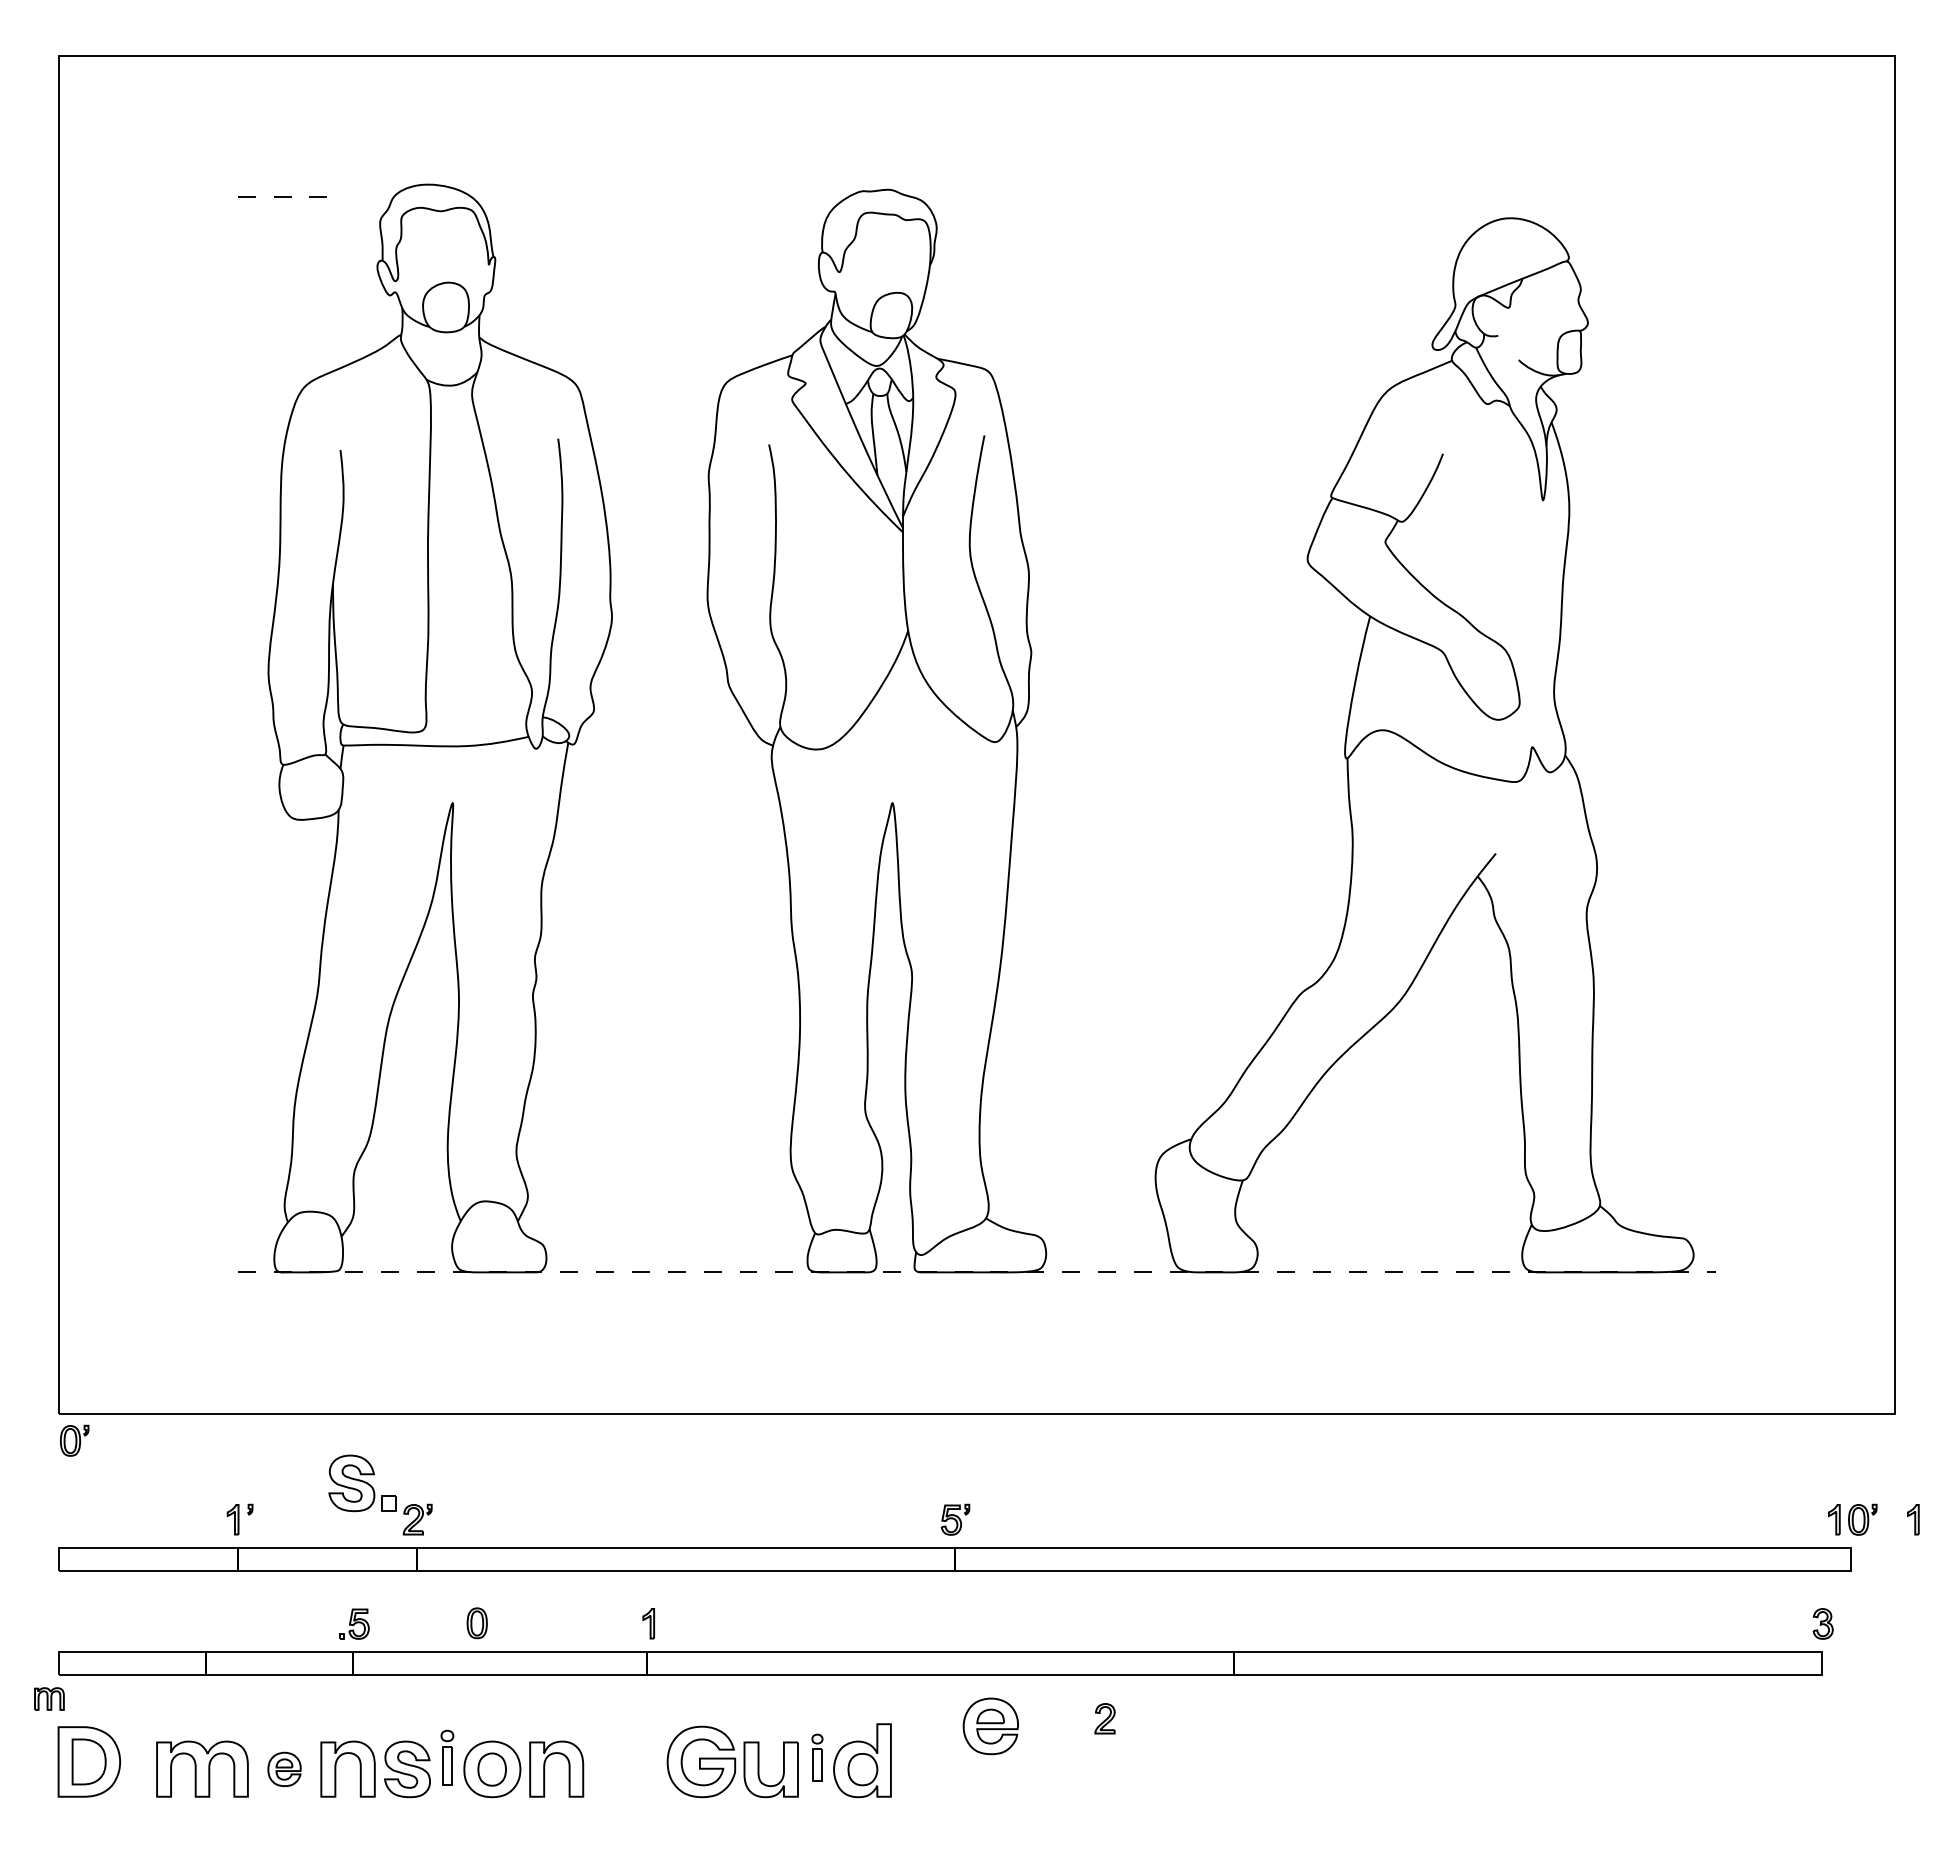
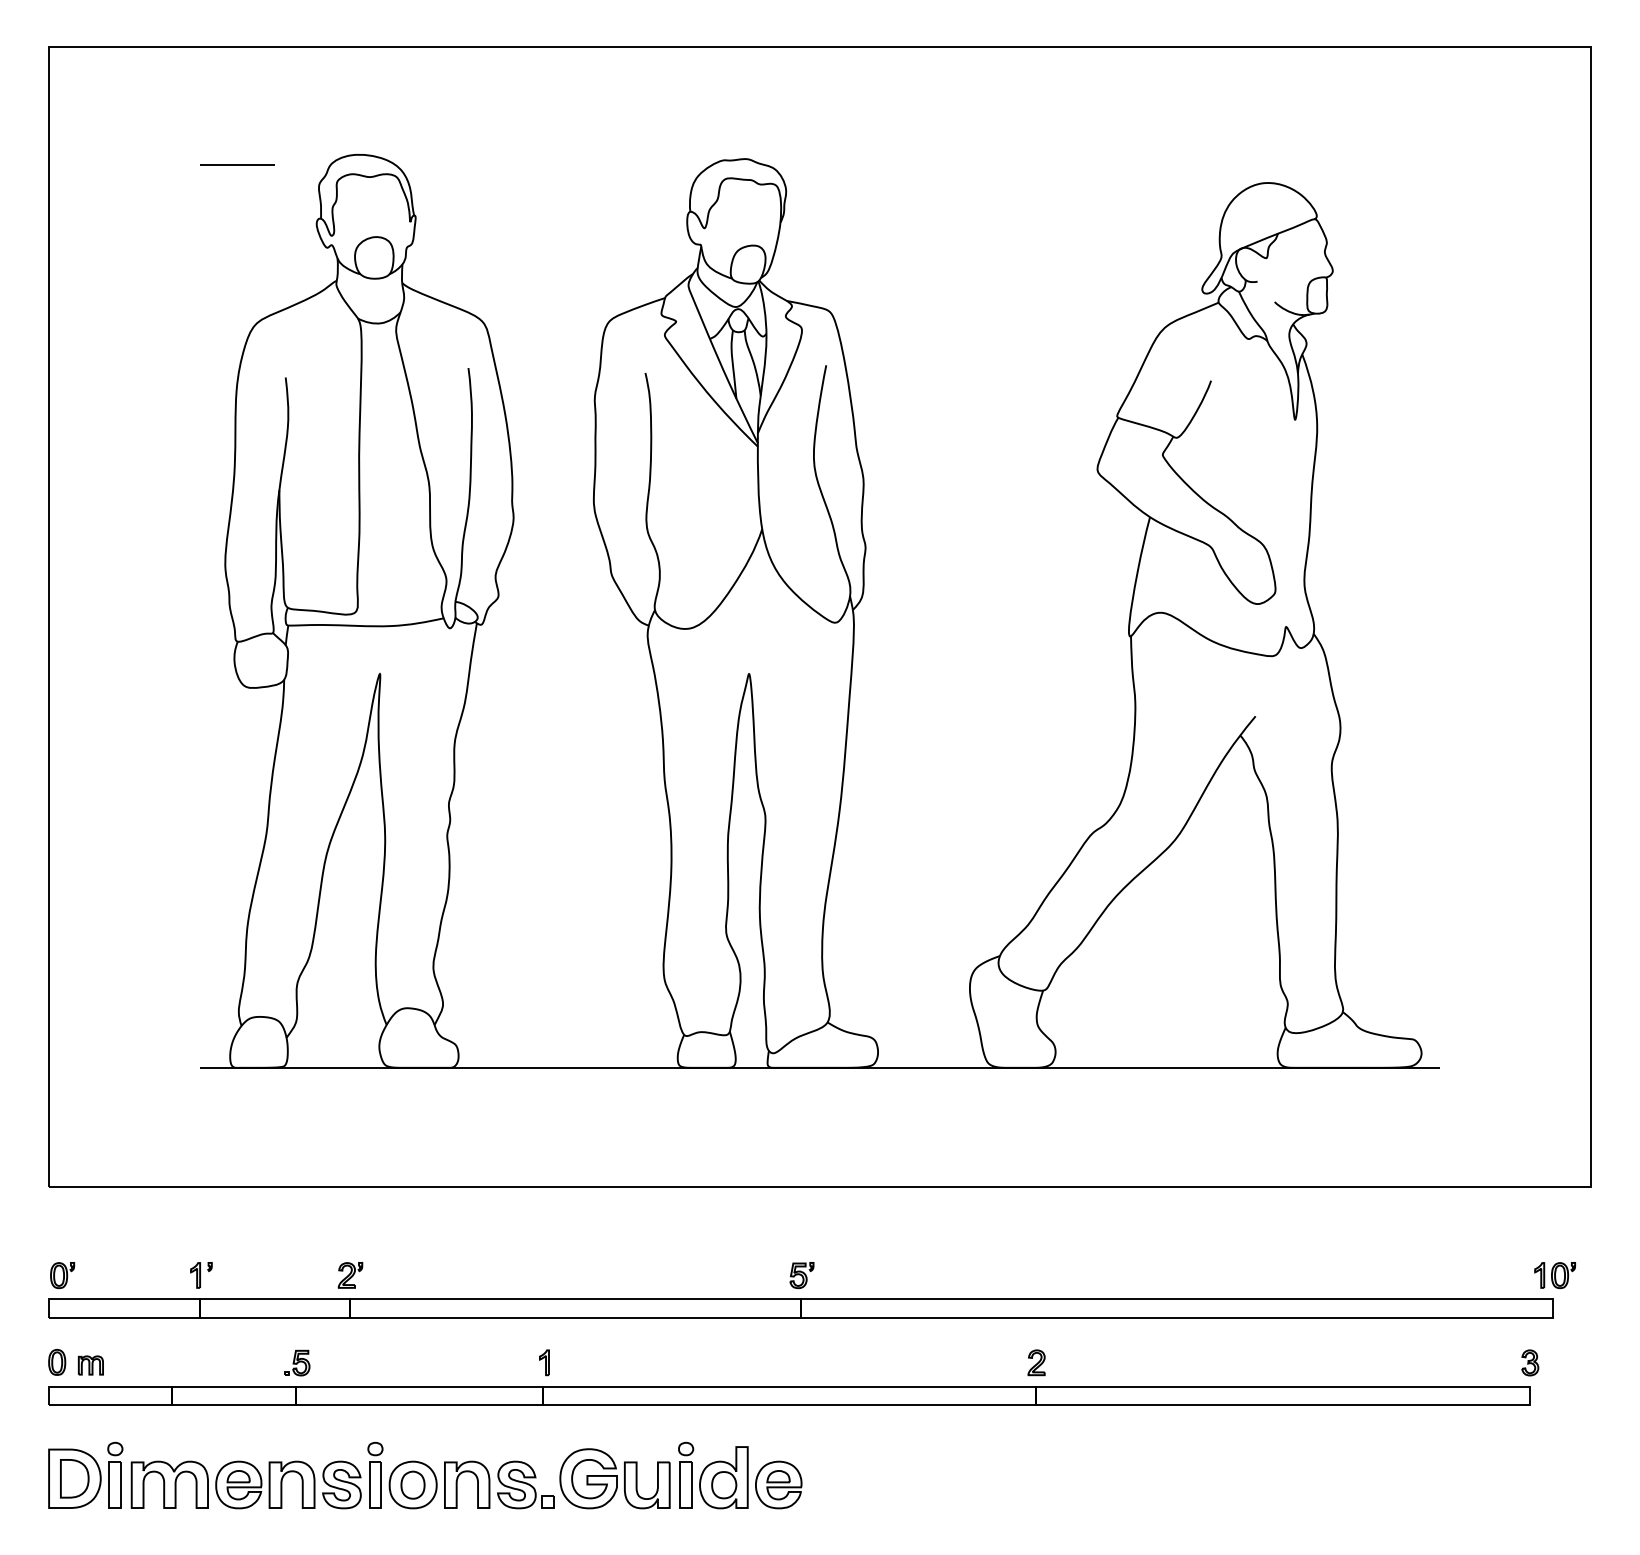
line: (282, 197) -> (237, 165), dashed -> solid
line: (977, 1272) -> (820, 1067), dashed -> solid
part: (74, 1440) -> (62, 1275), moved
part: (362, 1483) -> (525, 1485), moved
part: (1913, 1519) -> (1606, 1275), removed
part: (476, 1623) -> (56, 1362), moved
part: (49, 1698) -> (90, 1365), moved
part: (1104, 1718) -> (1036, 1362), moved
part: (990, 1726) -> (778, 1485), moved
part: (137, 1757) -> (115, 1475), added
part: (447, 1757) -> (375, 1475), size x1.43
part: (817, 1757) -> (686, 1475), size x1.67
part: (284, 1769) -> (238, 1485), size x1.67

